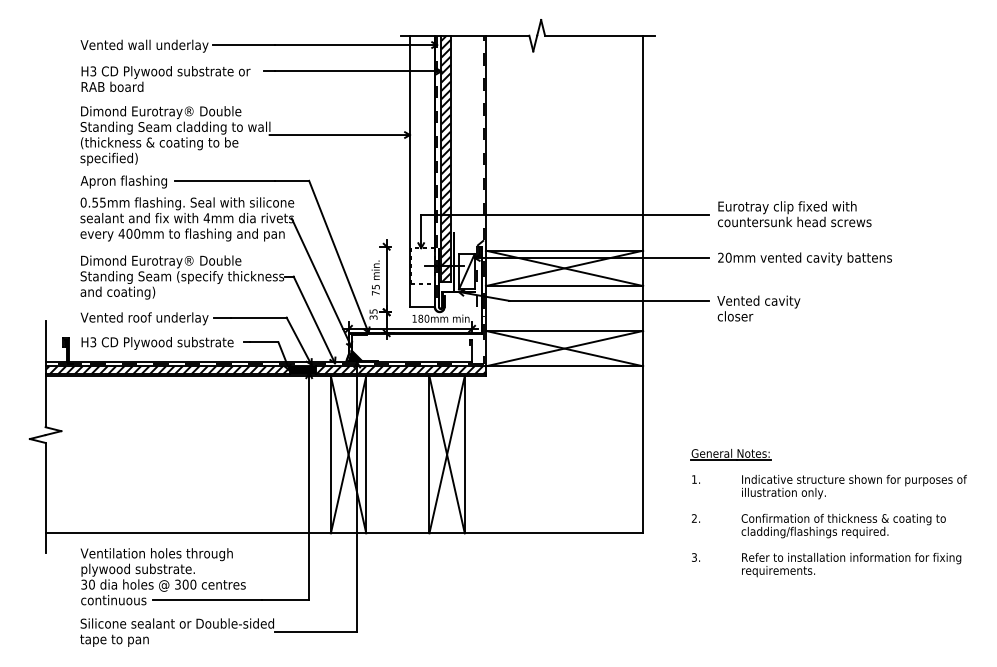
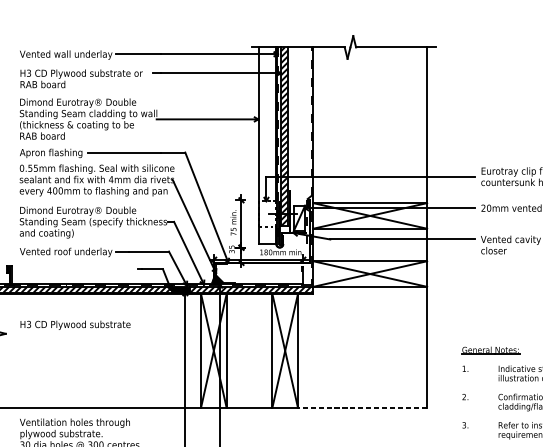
text: (111, 158) -> (42, 136), specified) -> RAB board
text: (157, 343) -> (75, 325), moved
line: (553, 533) -> (362, 407), solid -> dashed

